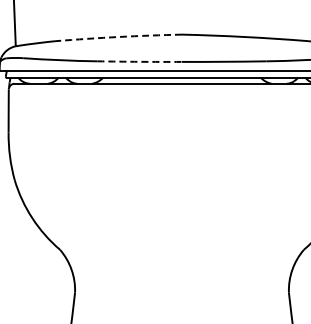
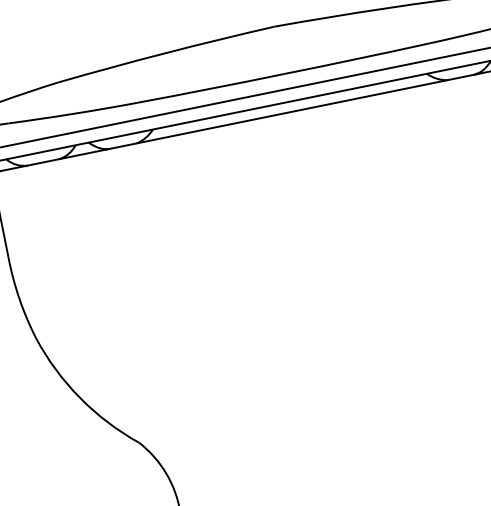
arc: (118, 37) -> (165, 54), dashed -> solid
arc: (139, 61) -> (210, 88), dashed -> solid

